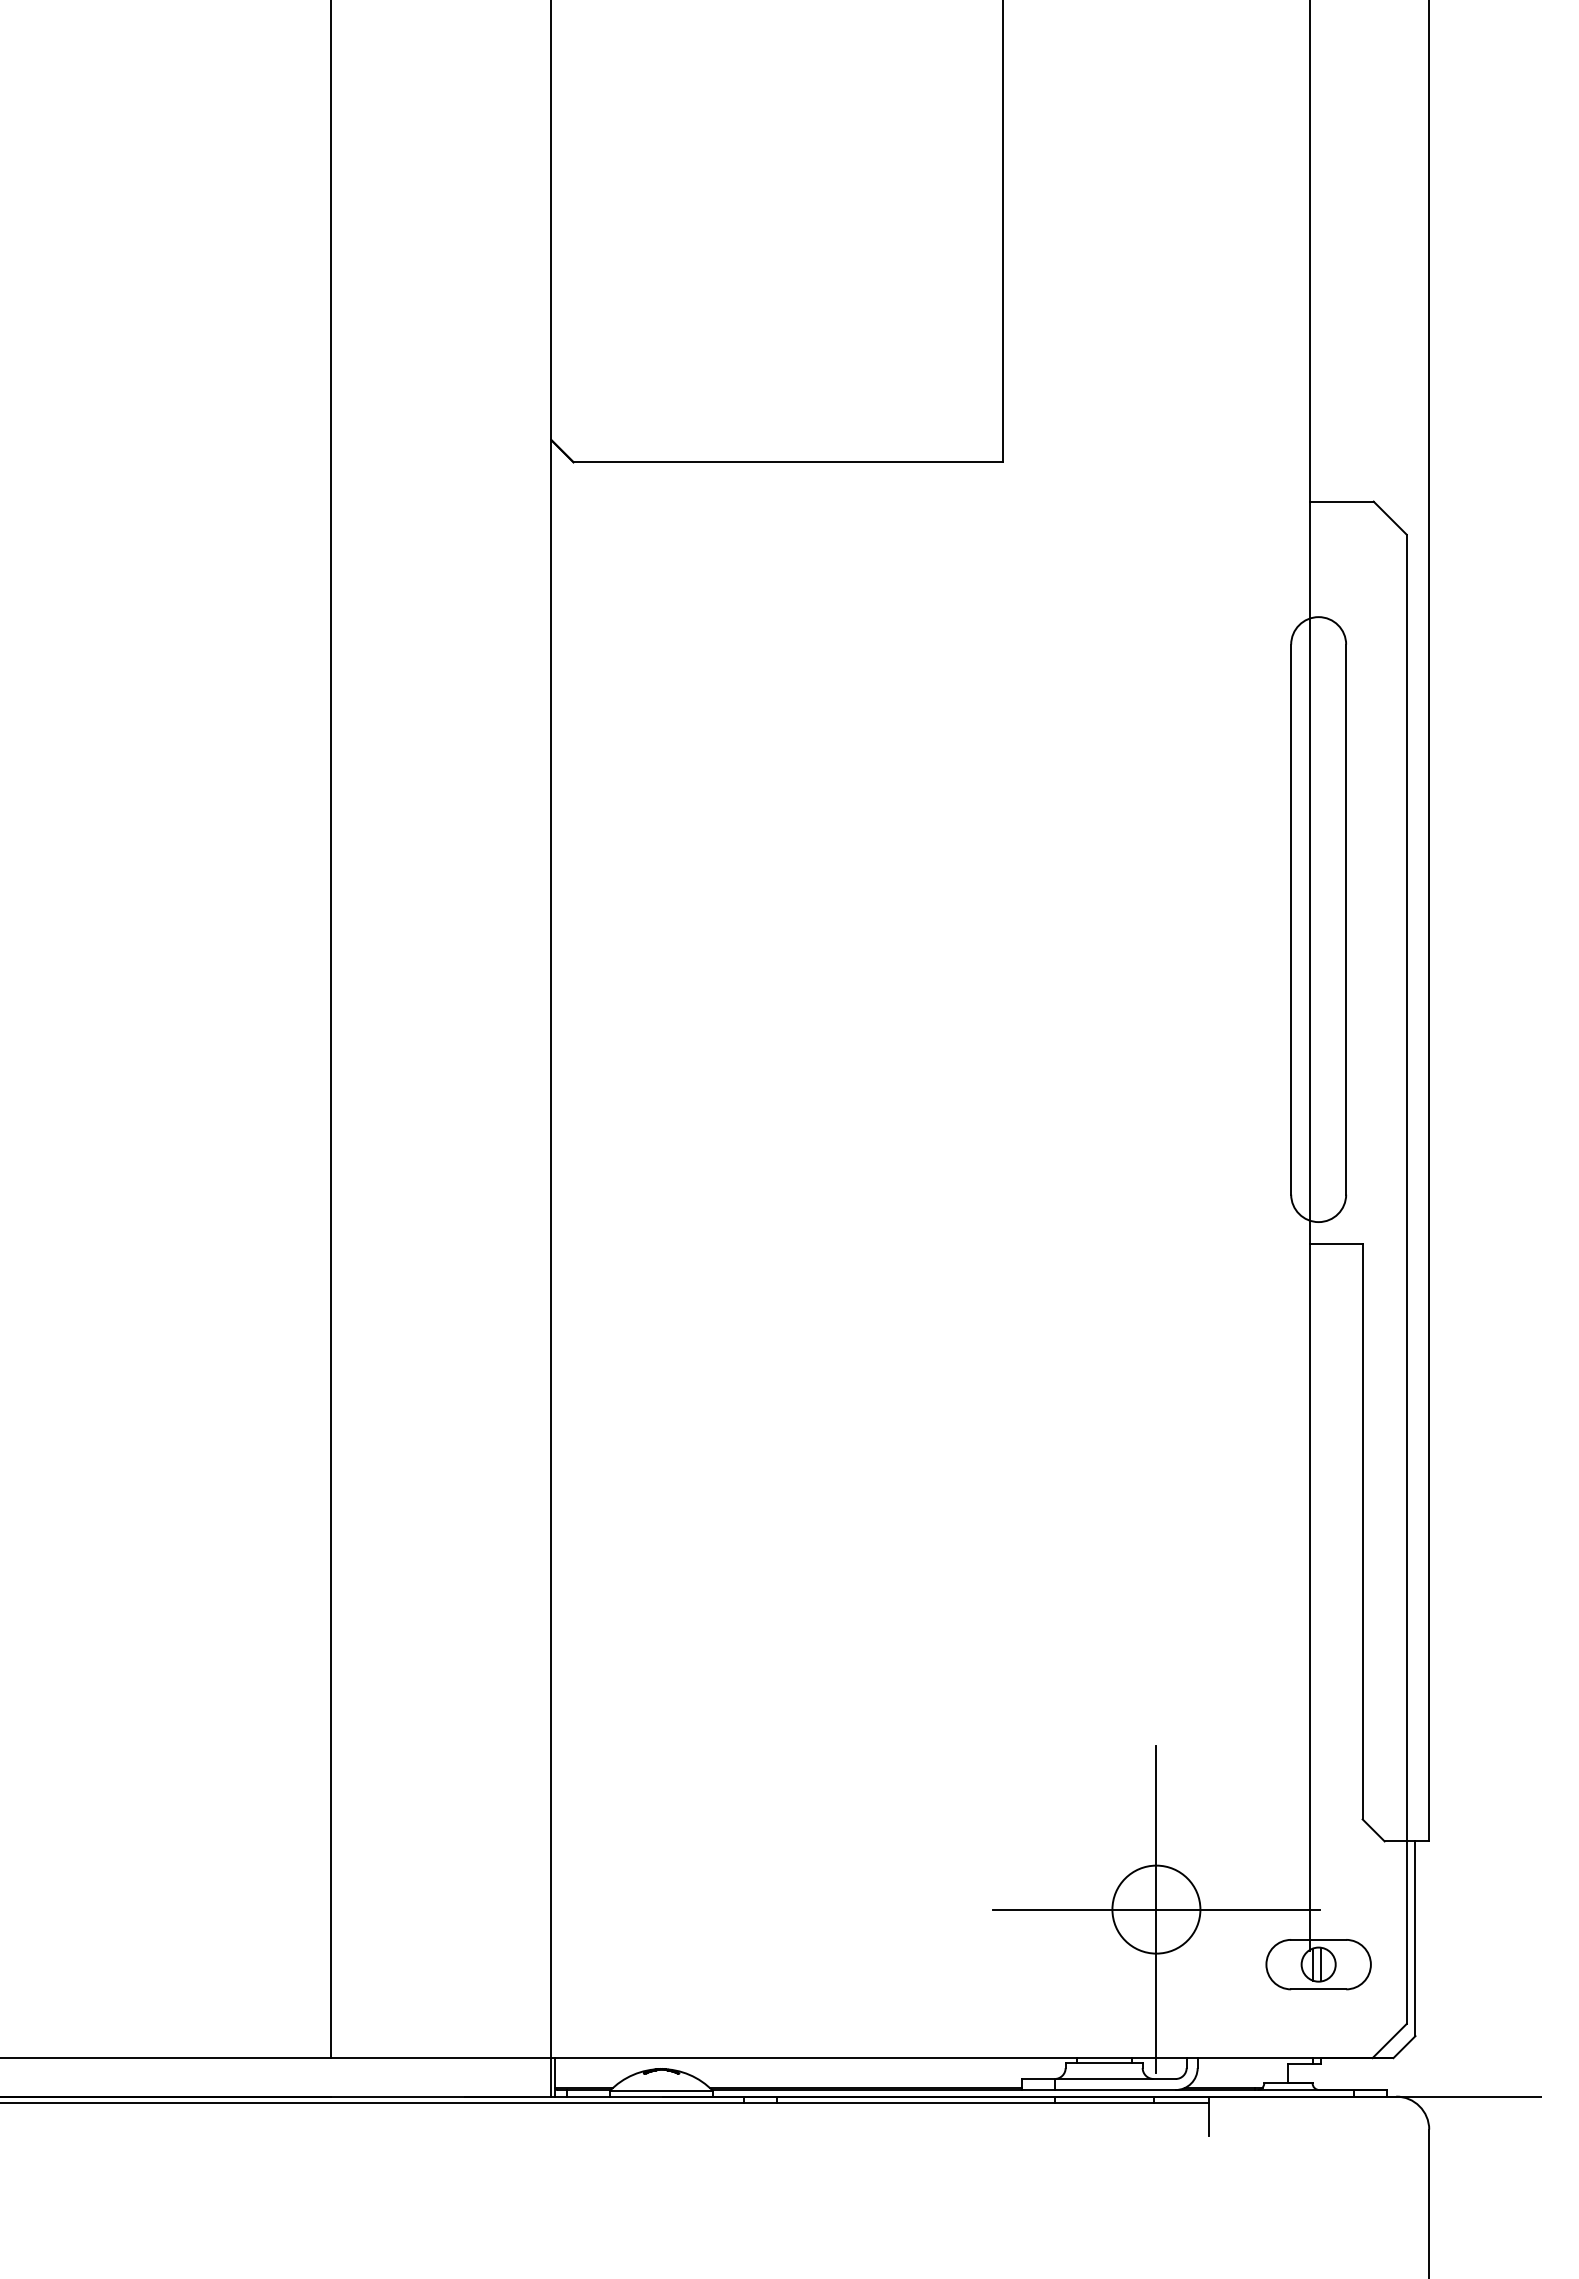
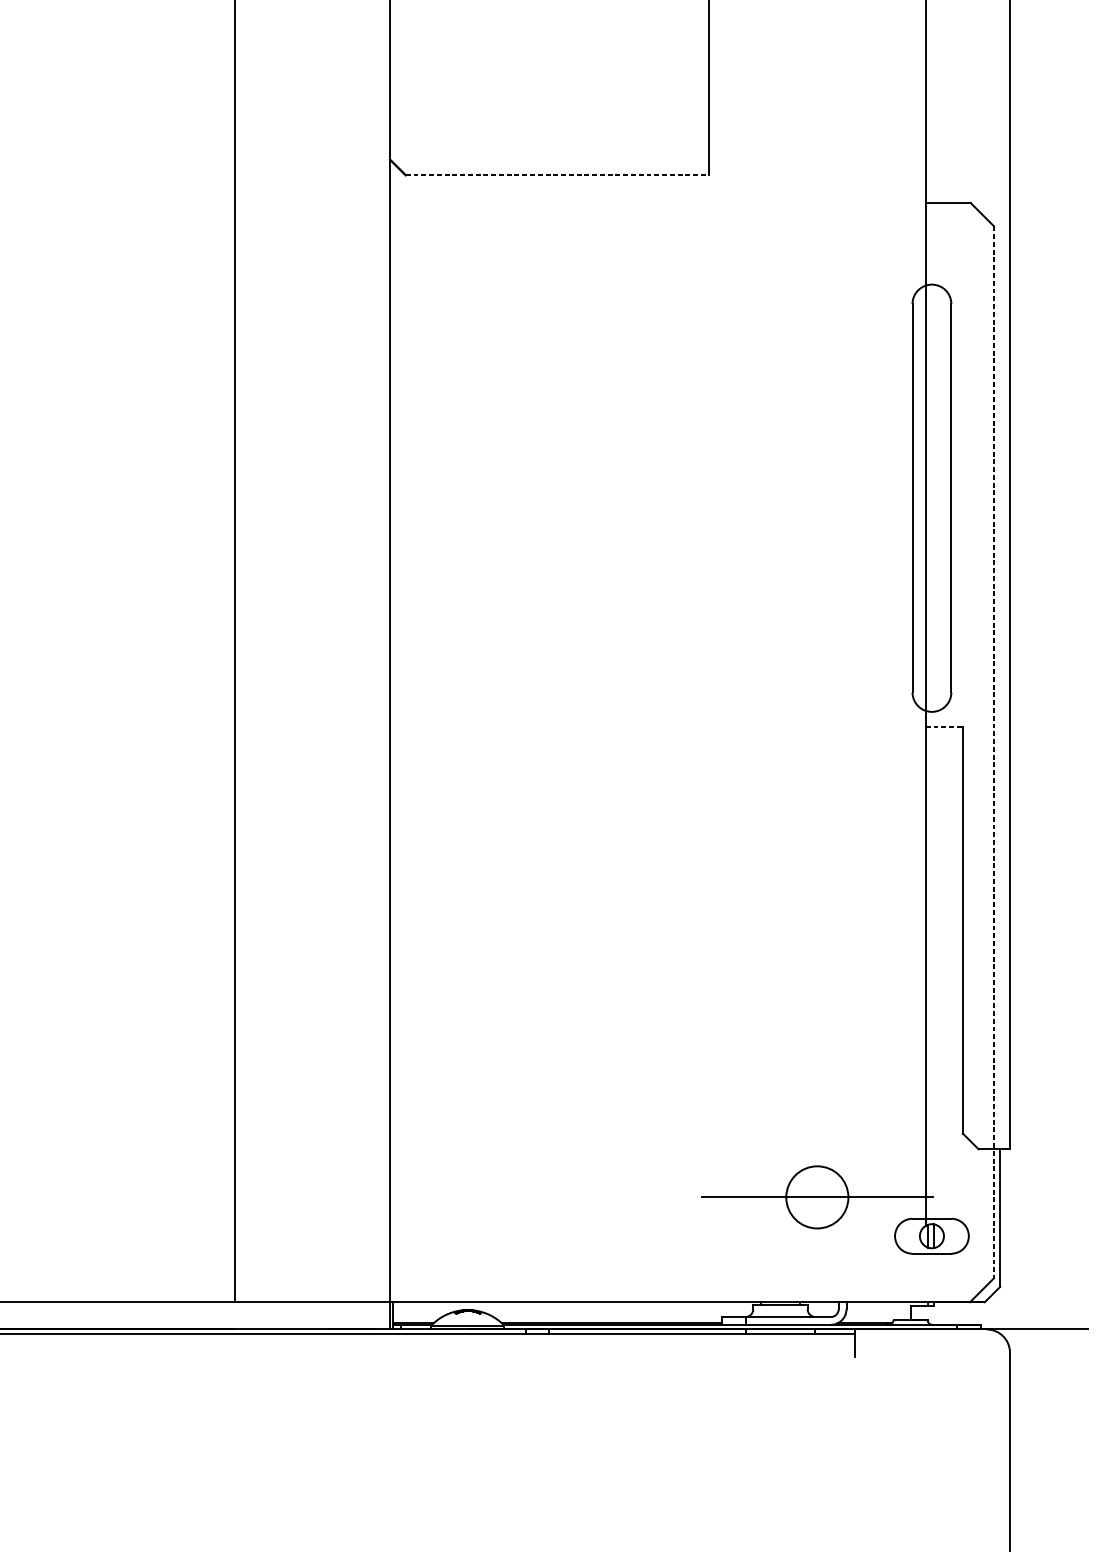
line: (788, 462) -> (557, 175), solid -> dashed
line: (1336, 1244) -> (944, 727), solid -> dashed
line: (1406, 1279) -> (993, 752), solid -> dashed
line: (1156, 1909) -> (817, 1197), removed

